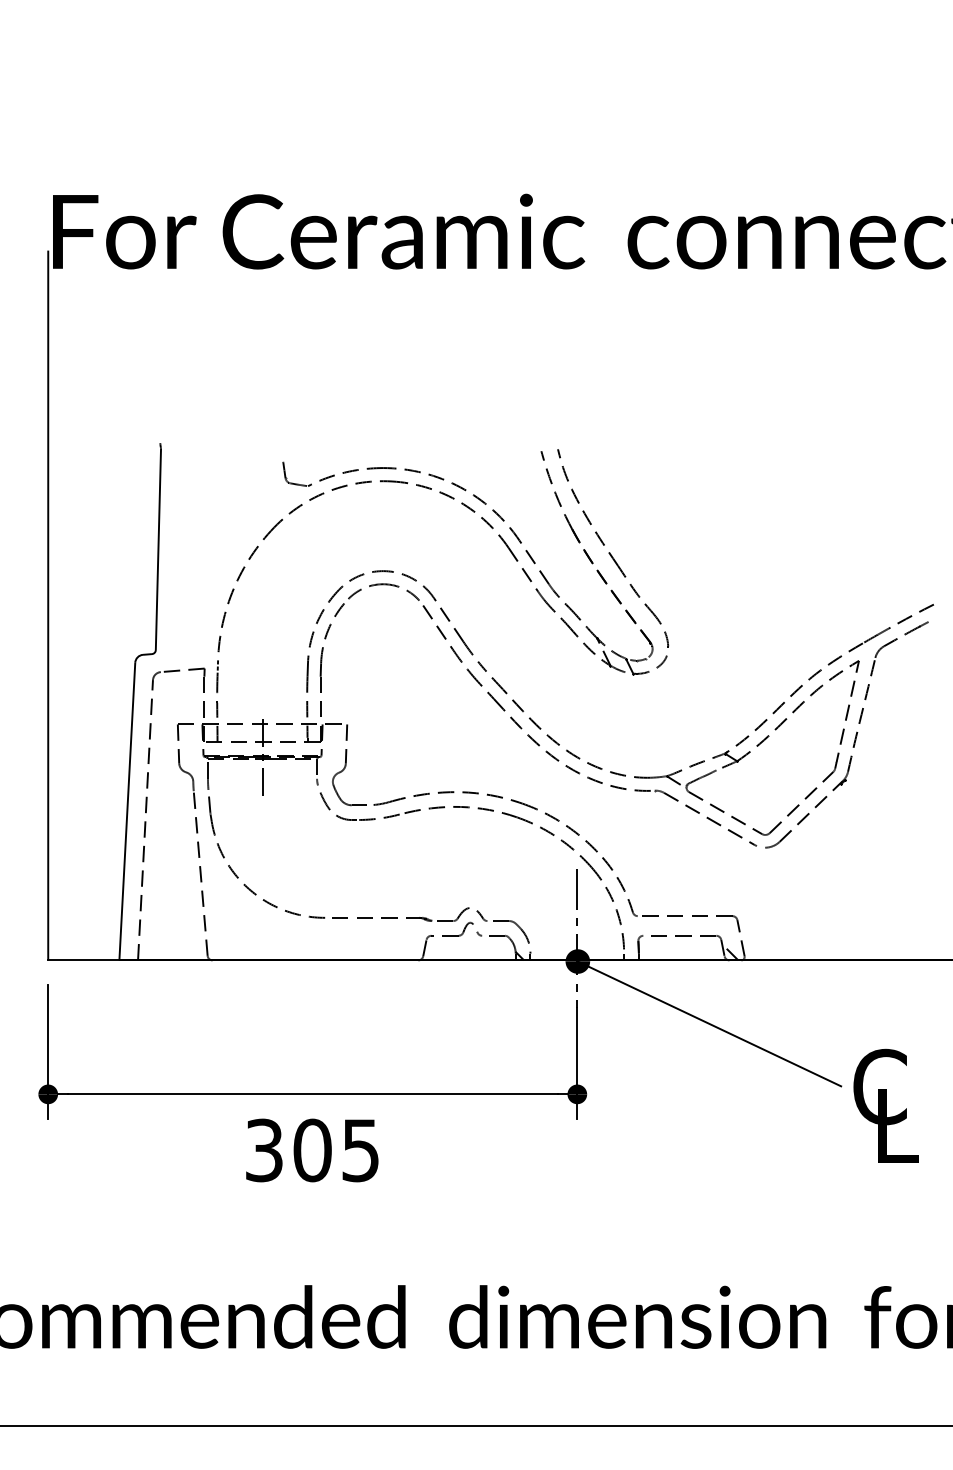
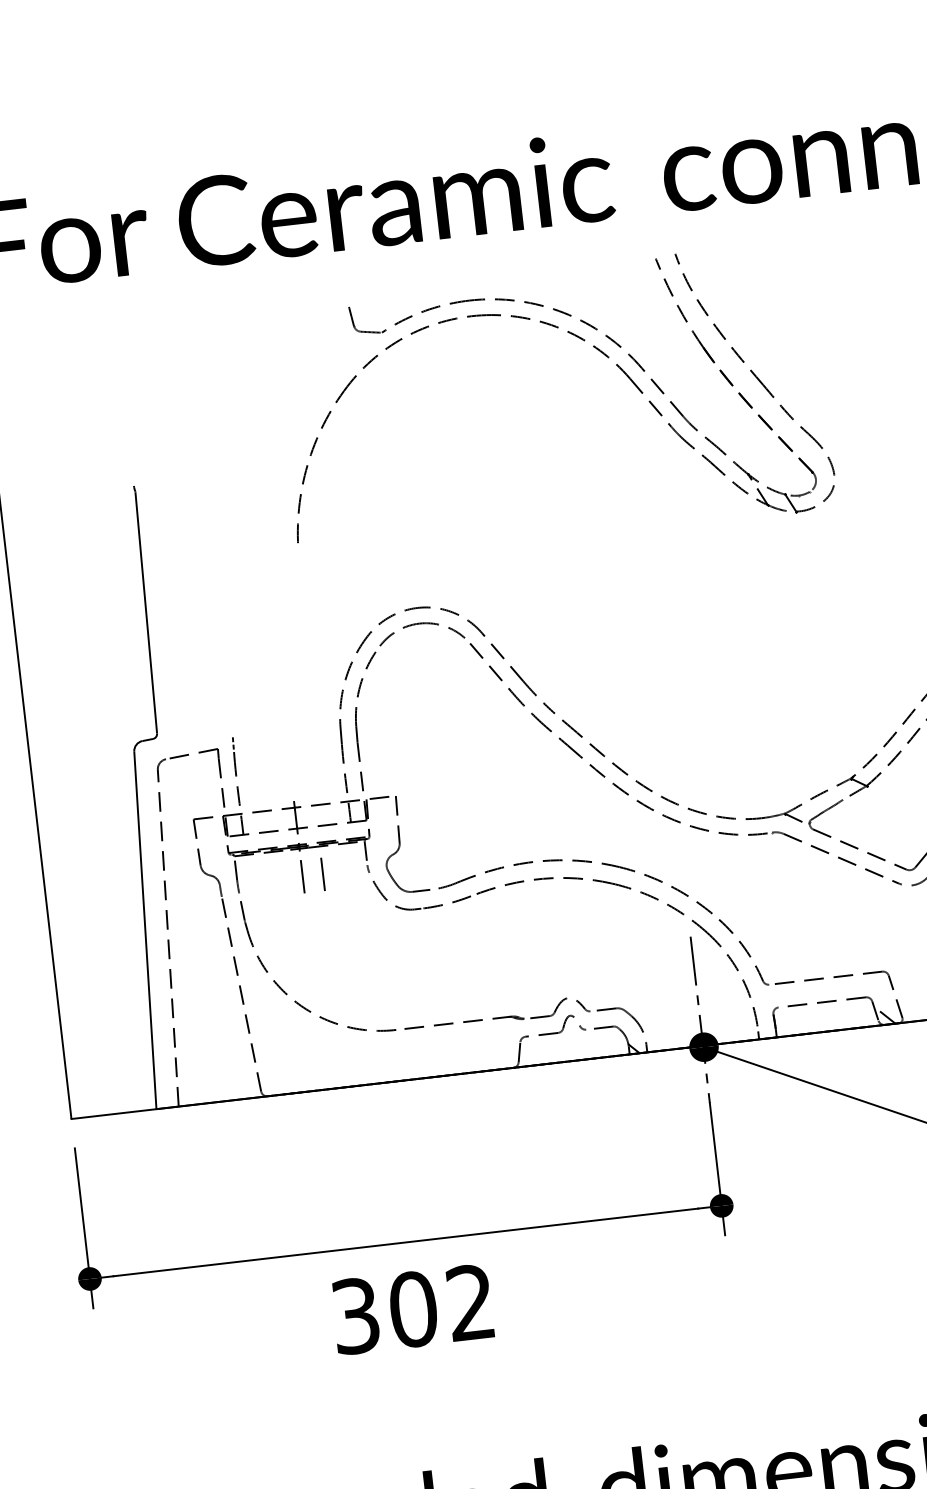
part: (484, 521) -> (597, 350), moved
line: (279, 781) -> (322, 873), added
text: (360, 1150) -> (470, 1302), 305 -> 302

